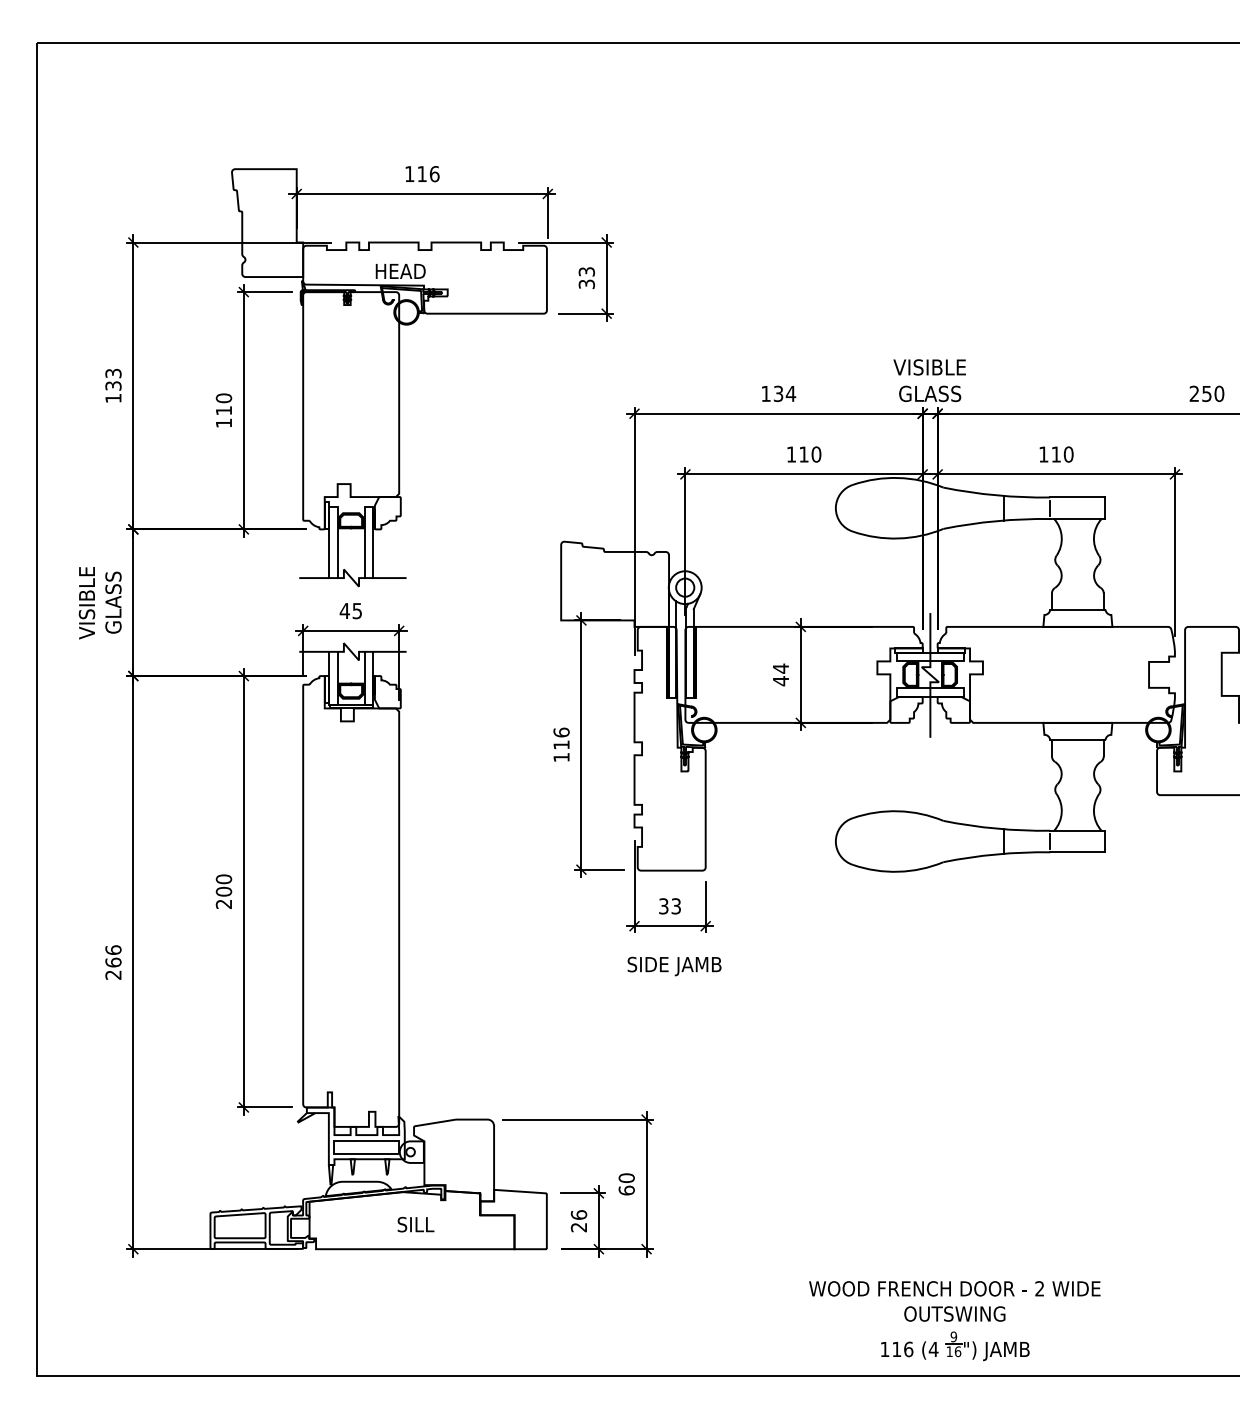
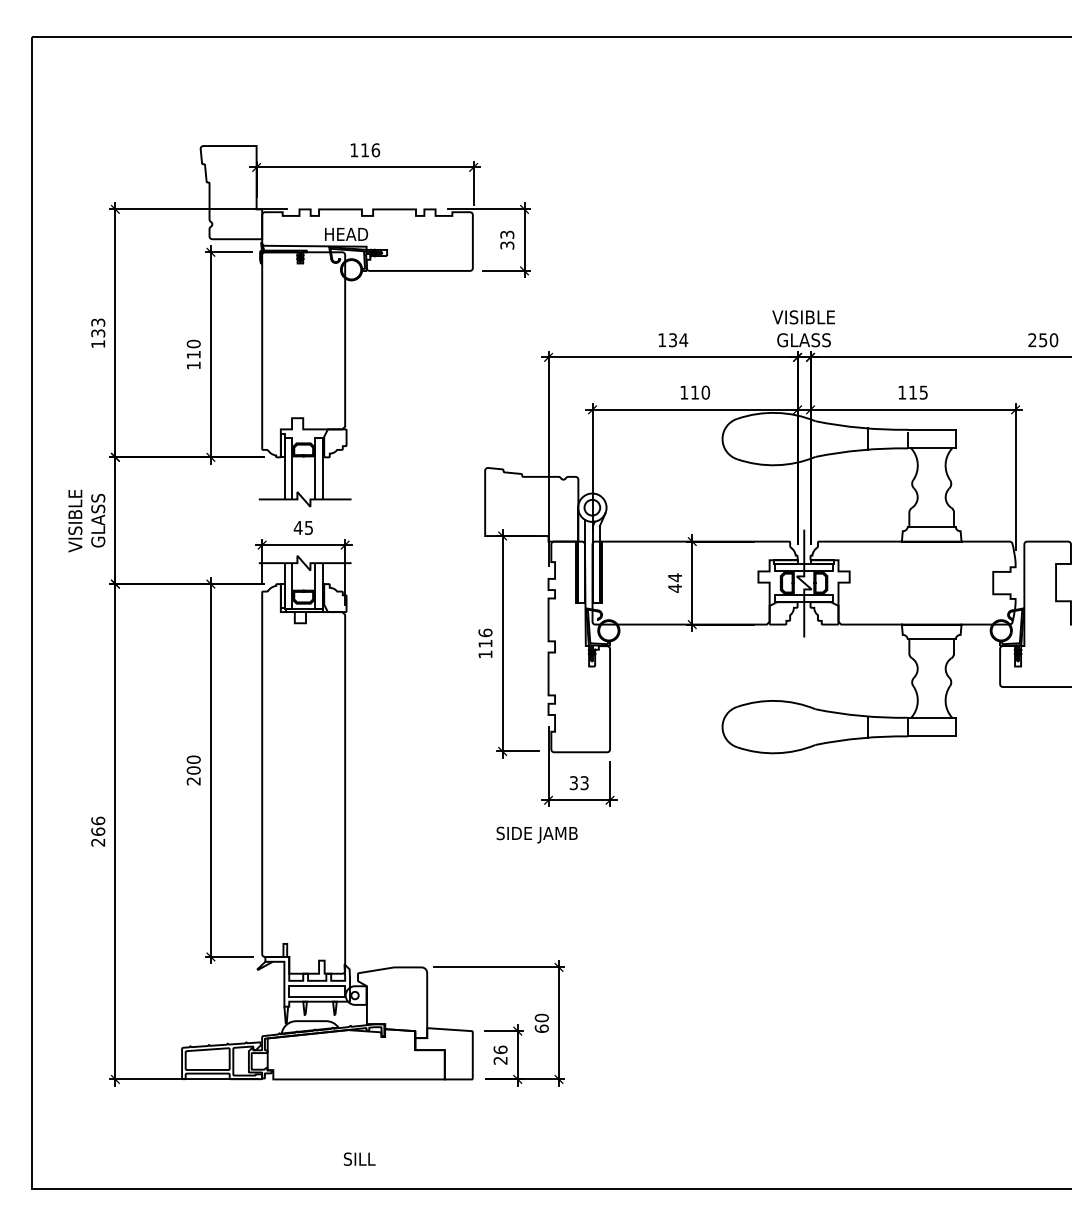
text: (1068, 454) -> (923, 392), 110 -> 115
text: (673, 965) -> (536, 834), moved
text: (415, 1223) -> (359, 1158), moved
part: (954, 1321) -> (825, 1141), removed

